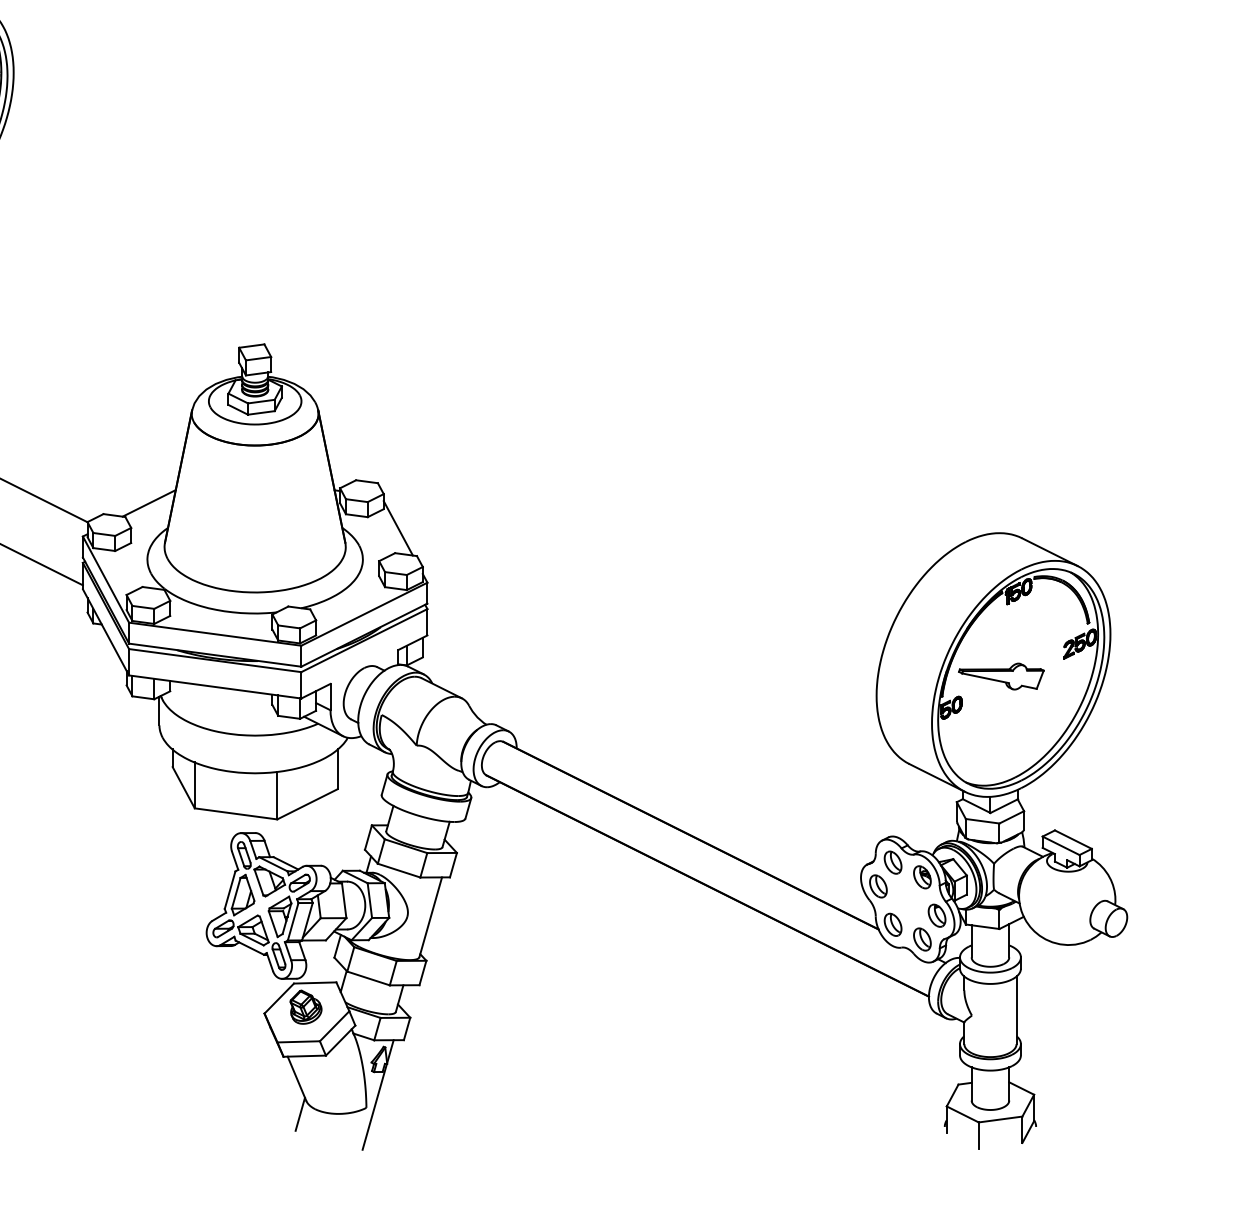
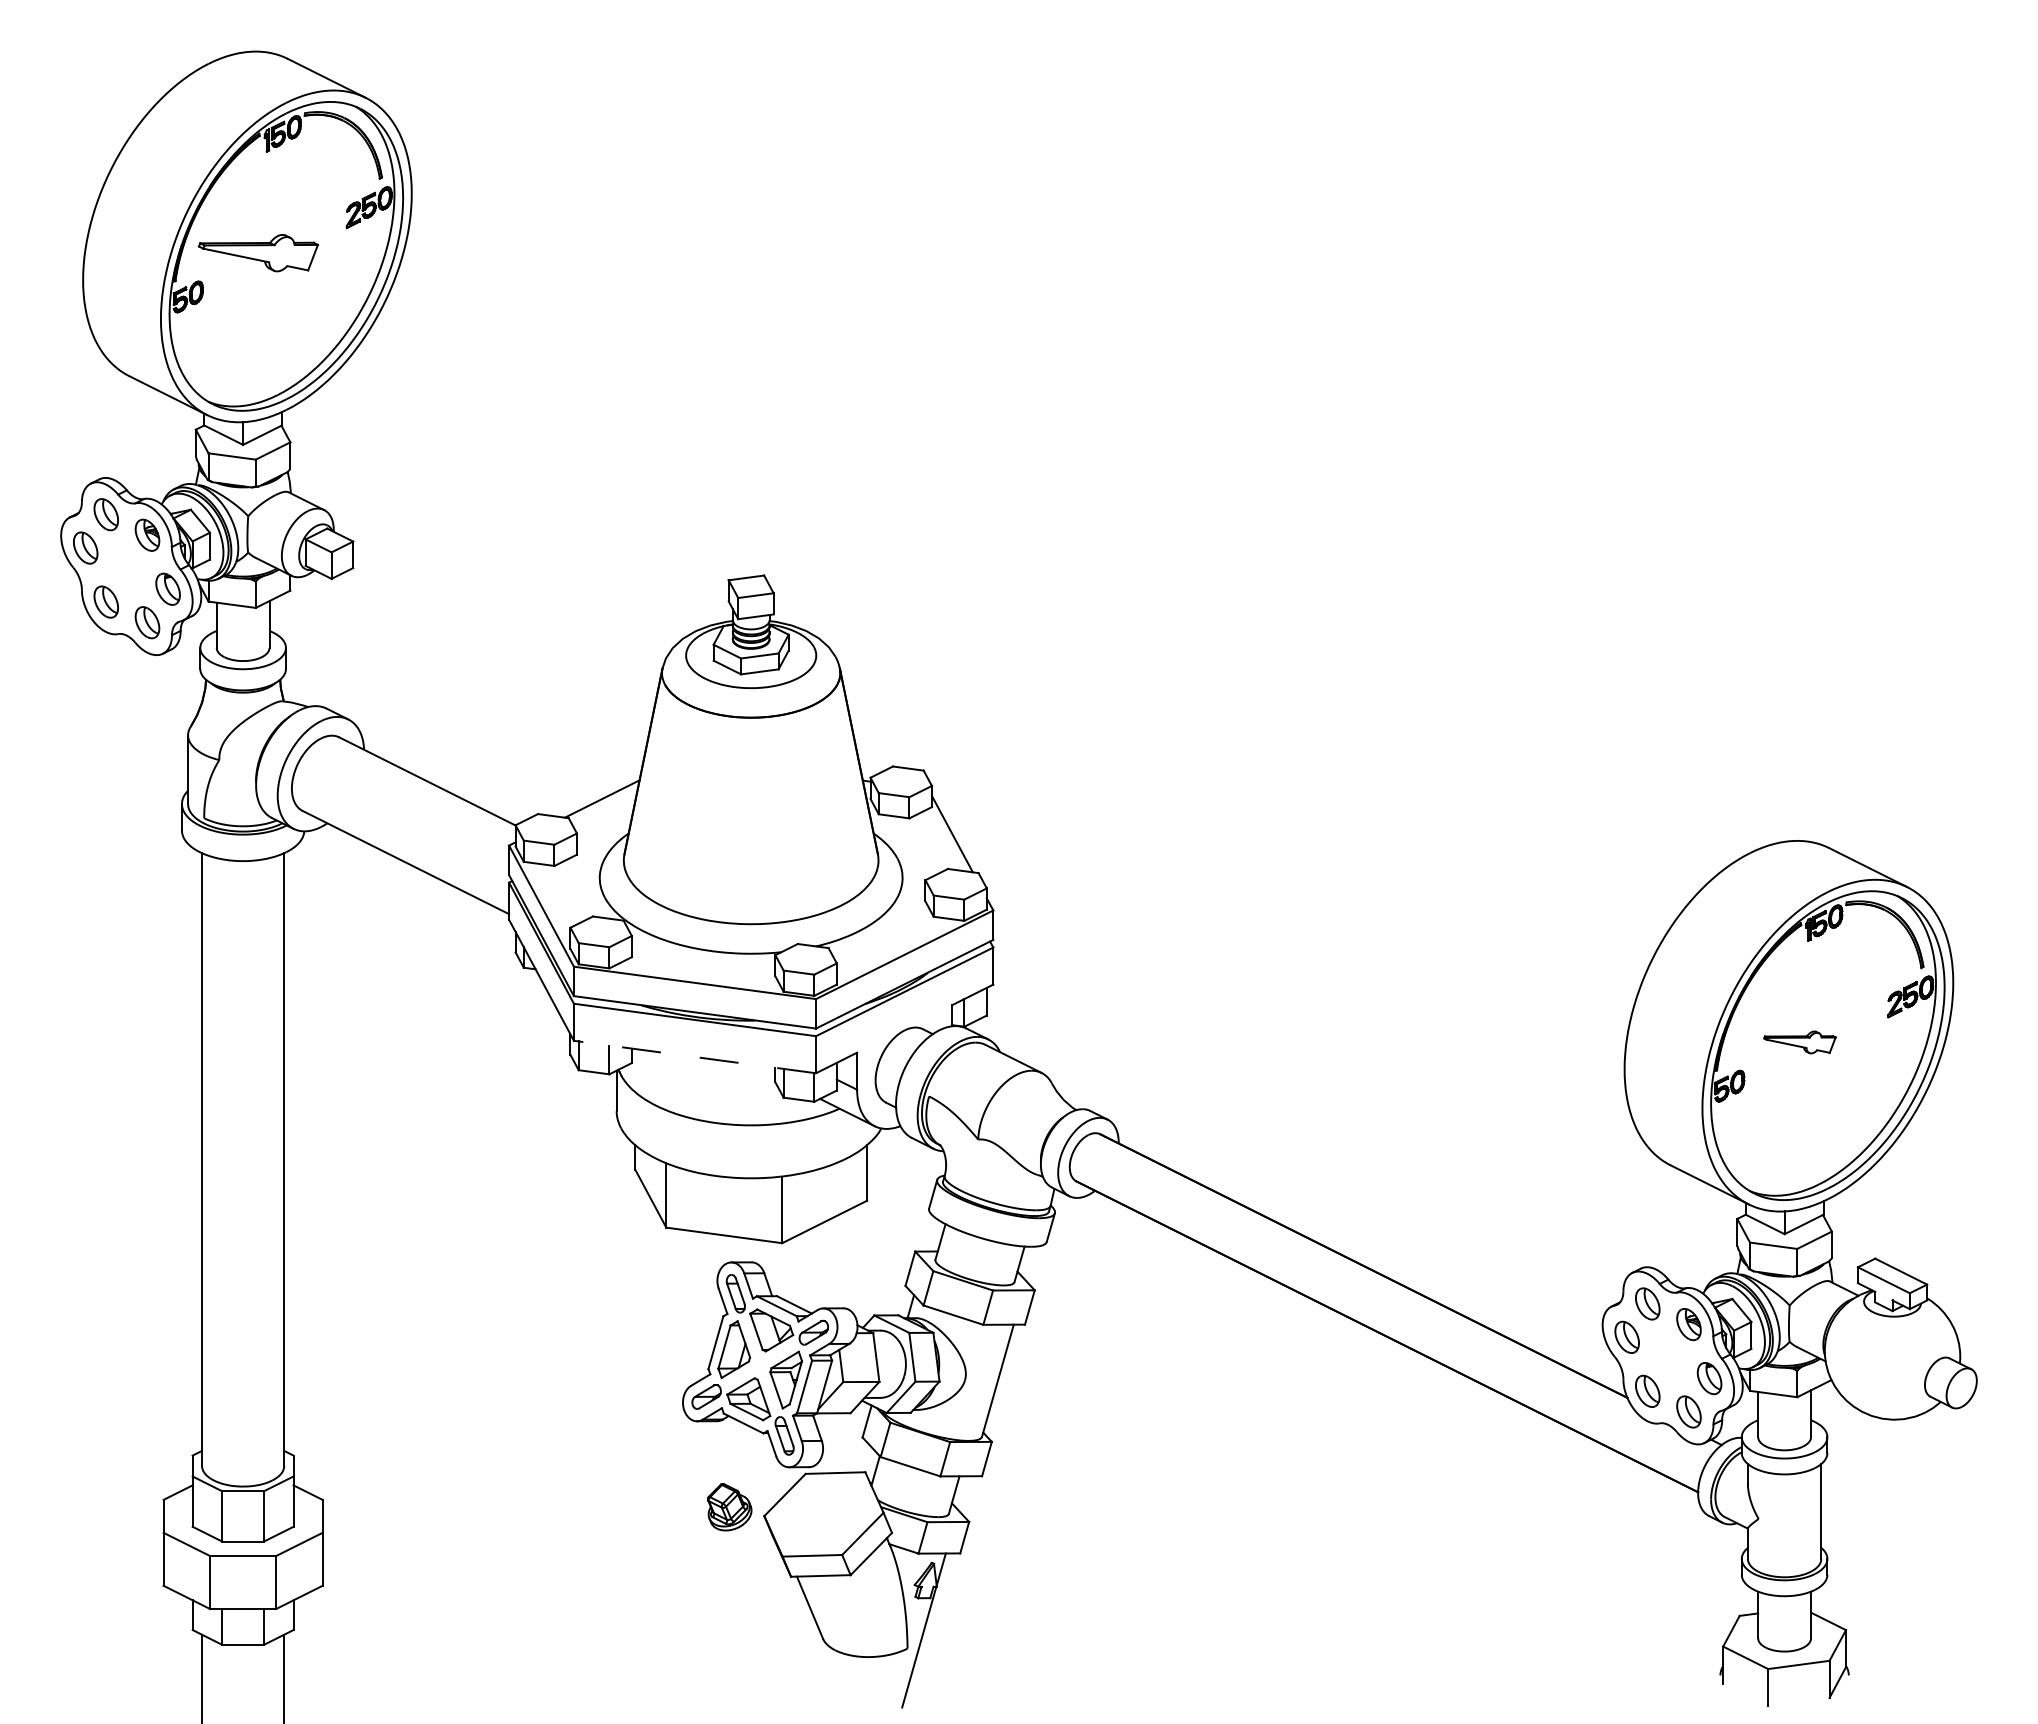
part: (1001, 676) -> (1799, 1042), size x0.6
line: (214, 686) -> (694, 1056), solid -> dashed
part: (305, 1007) -> (729, 1507), moved
line: (300, 1114) -> (814, 1657), removed

